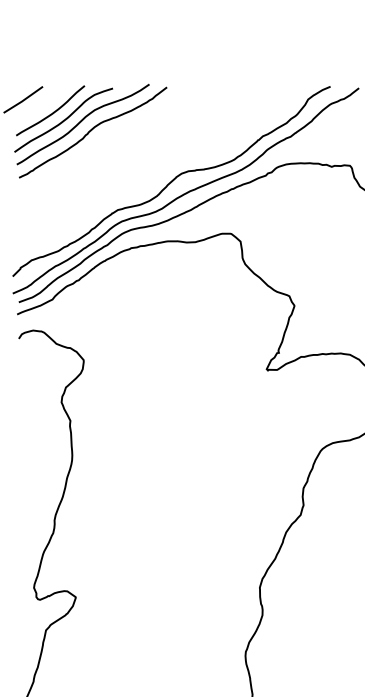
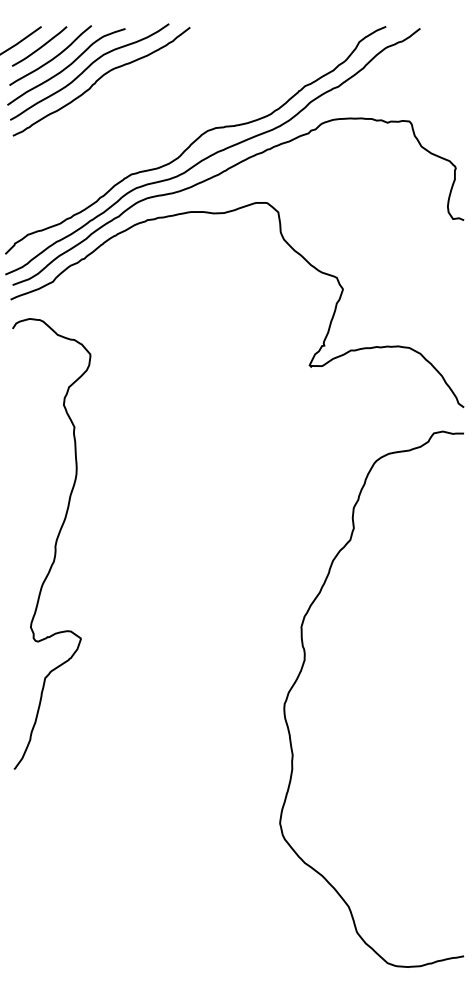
curve: (42, 103) -> (40, 46), added

